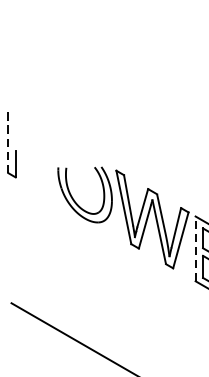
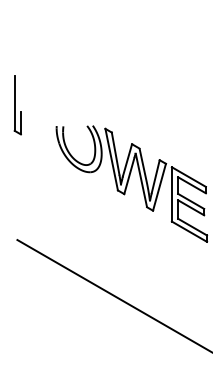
line: (8, 140) -> (14, 103), dashed -> solid
line: (195, 247) -> (171, 193), dashed -> solid

